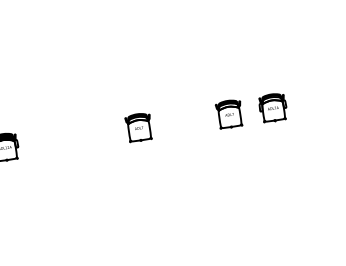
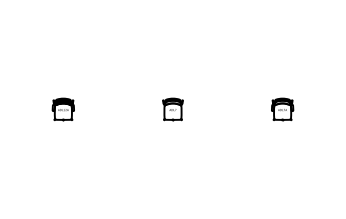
part: (228, 114) -> (246, 109), removed

